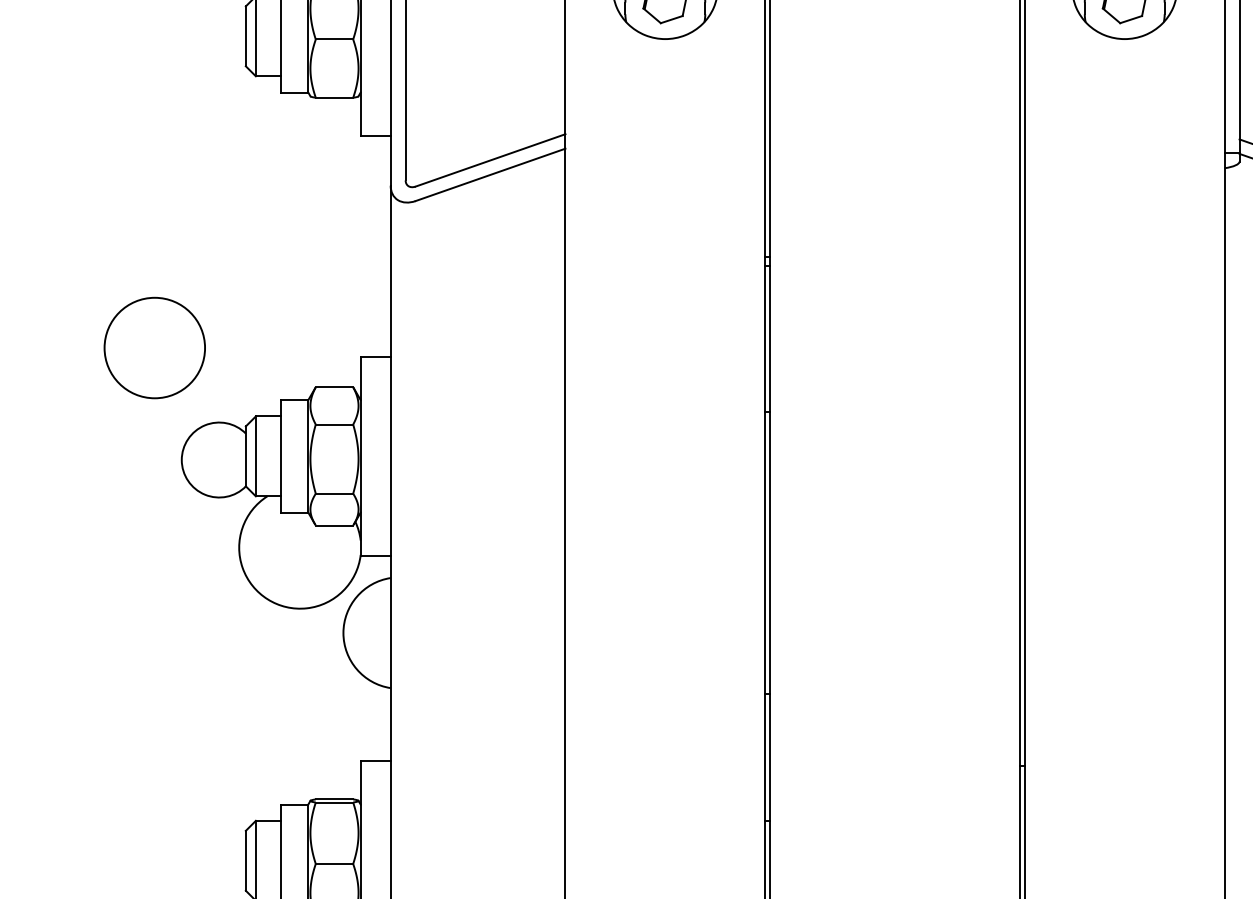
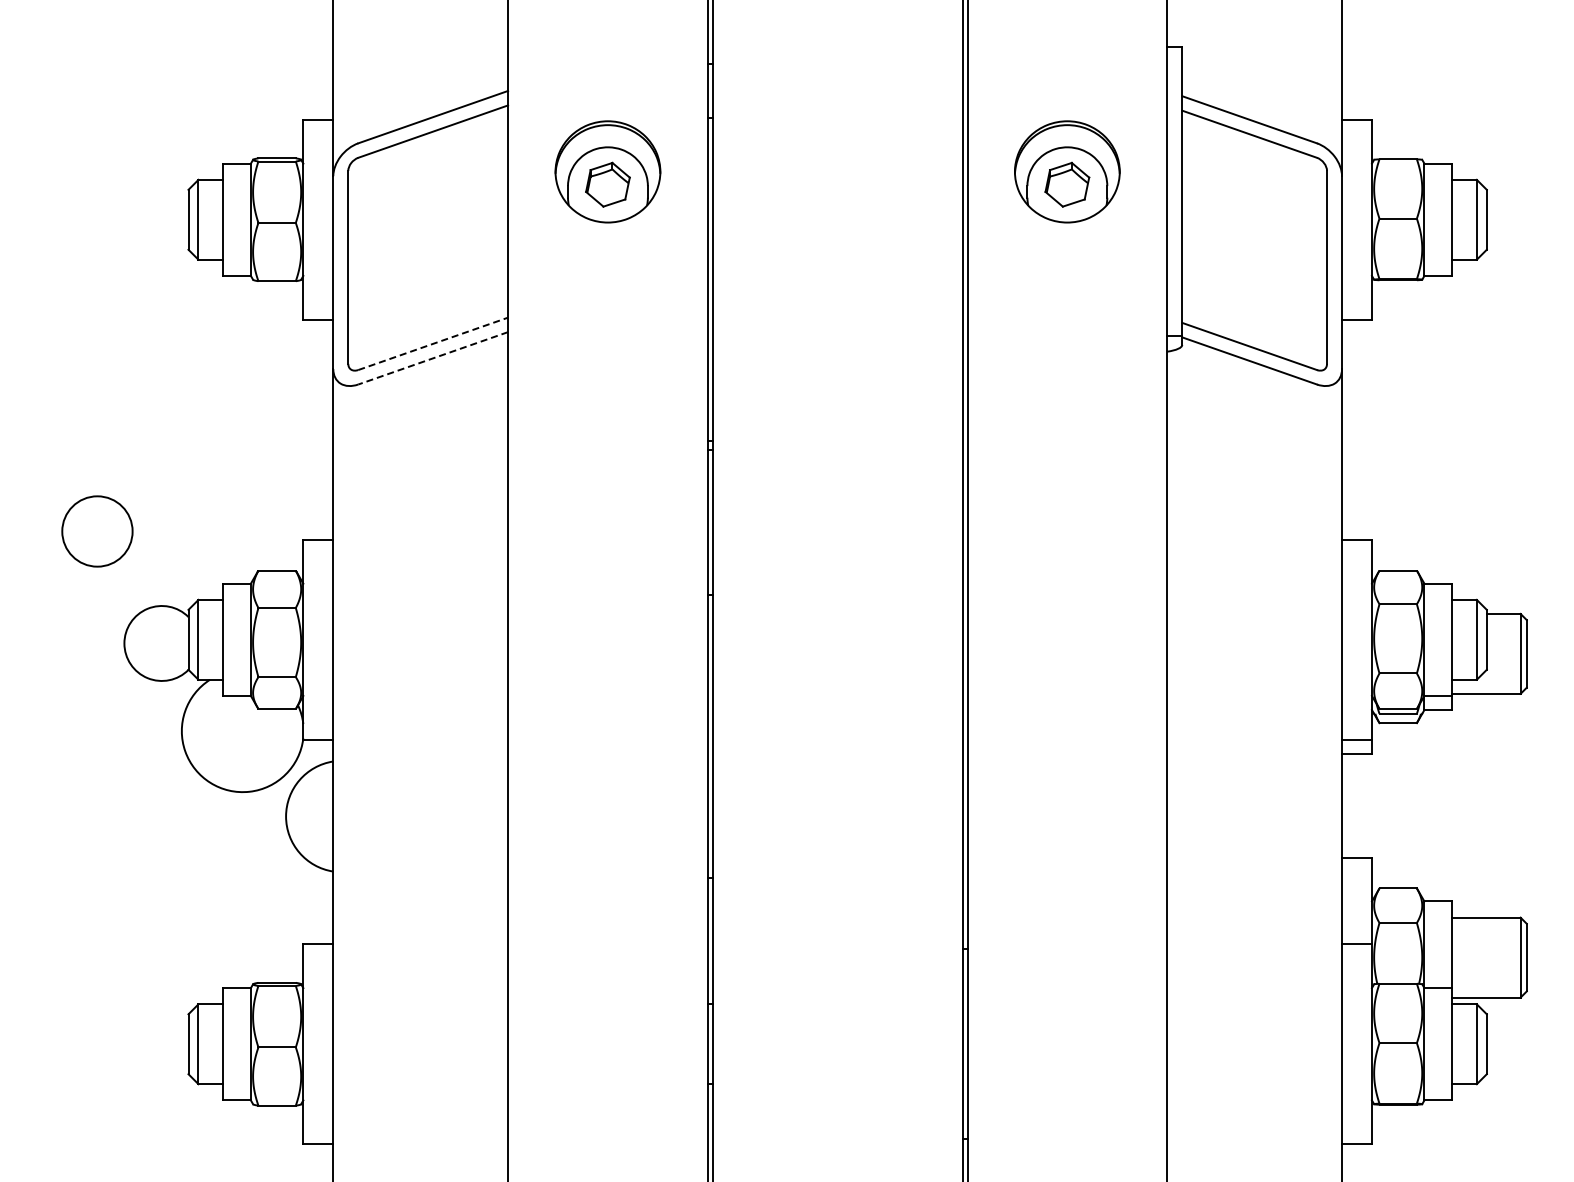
line: (490, 160) -> (433, 343), solid -> dashed
line: (489, 175) -> (432, 358), solid -> dashed
circle: (154, 348) -> (97, 531), size x0.7

